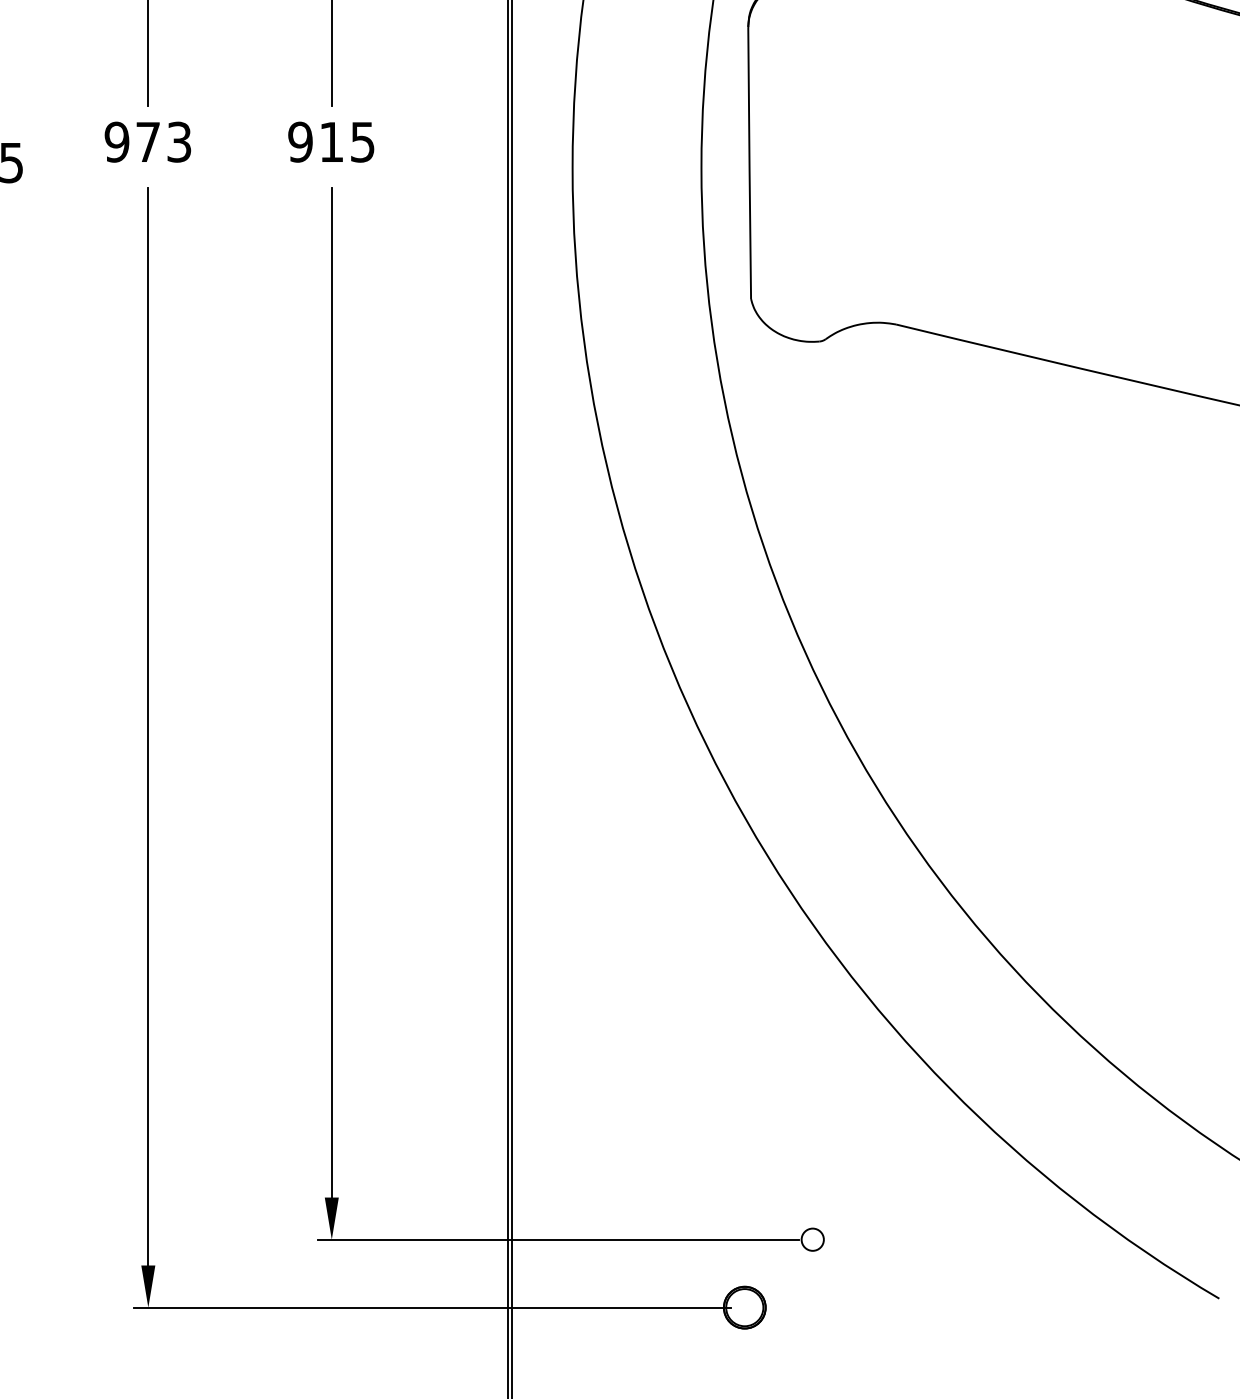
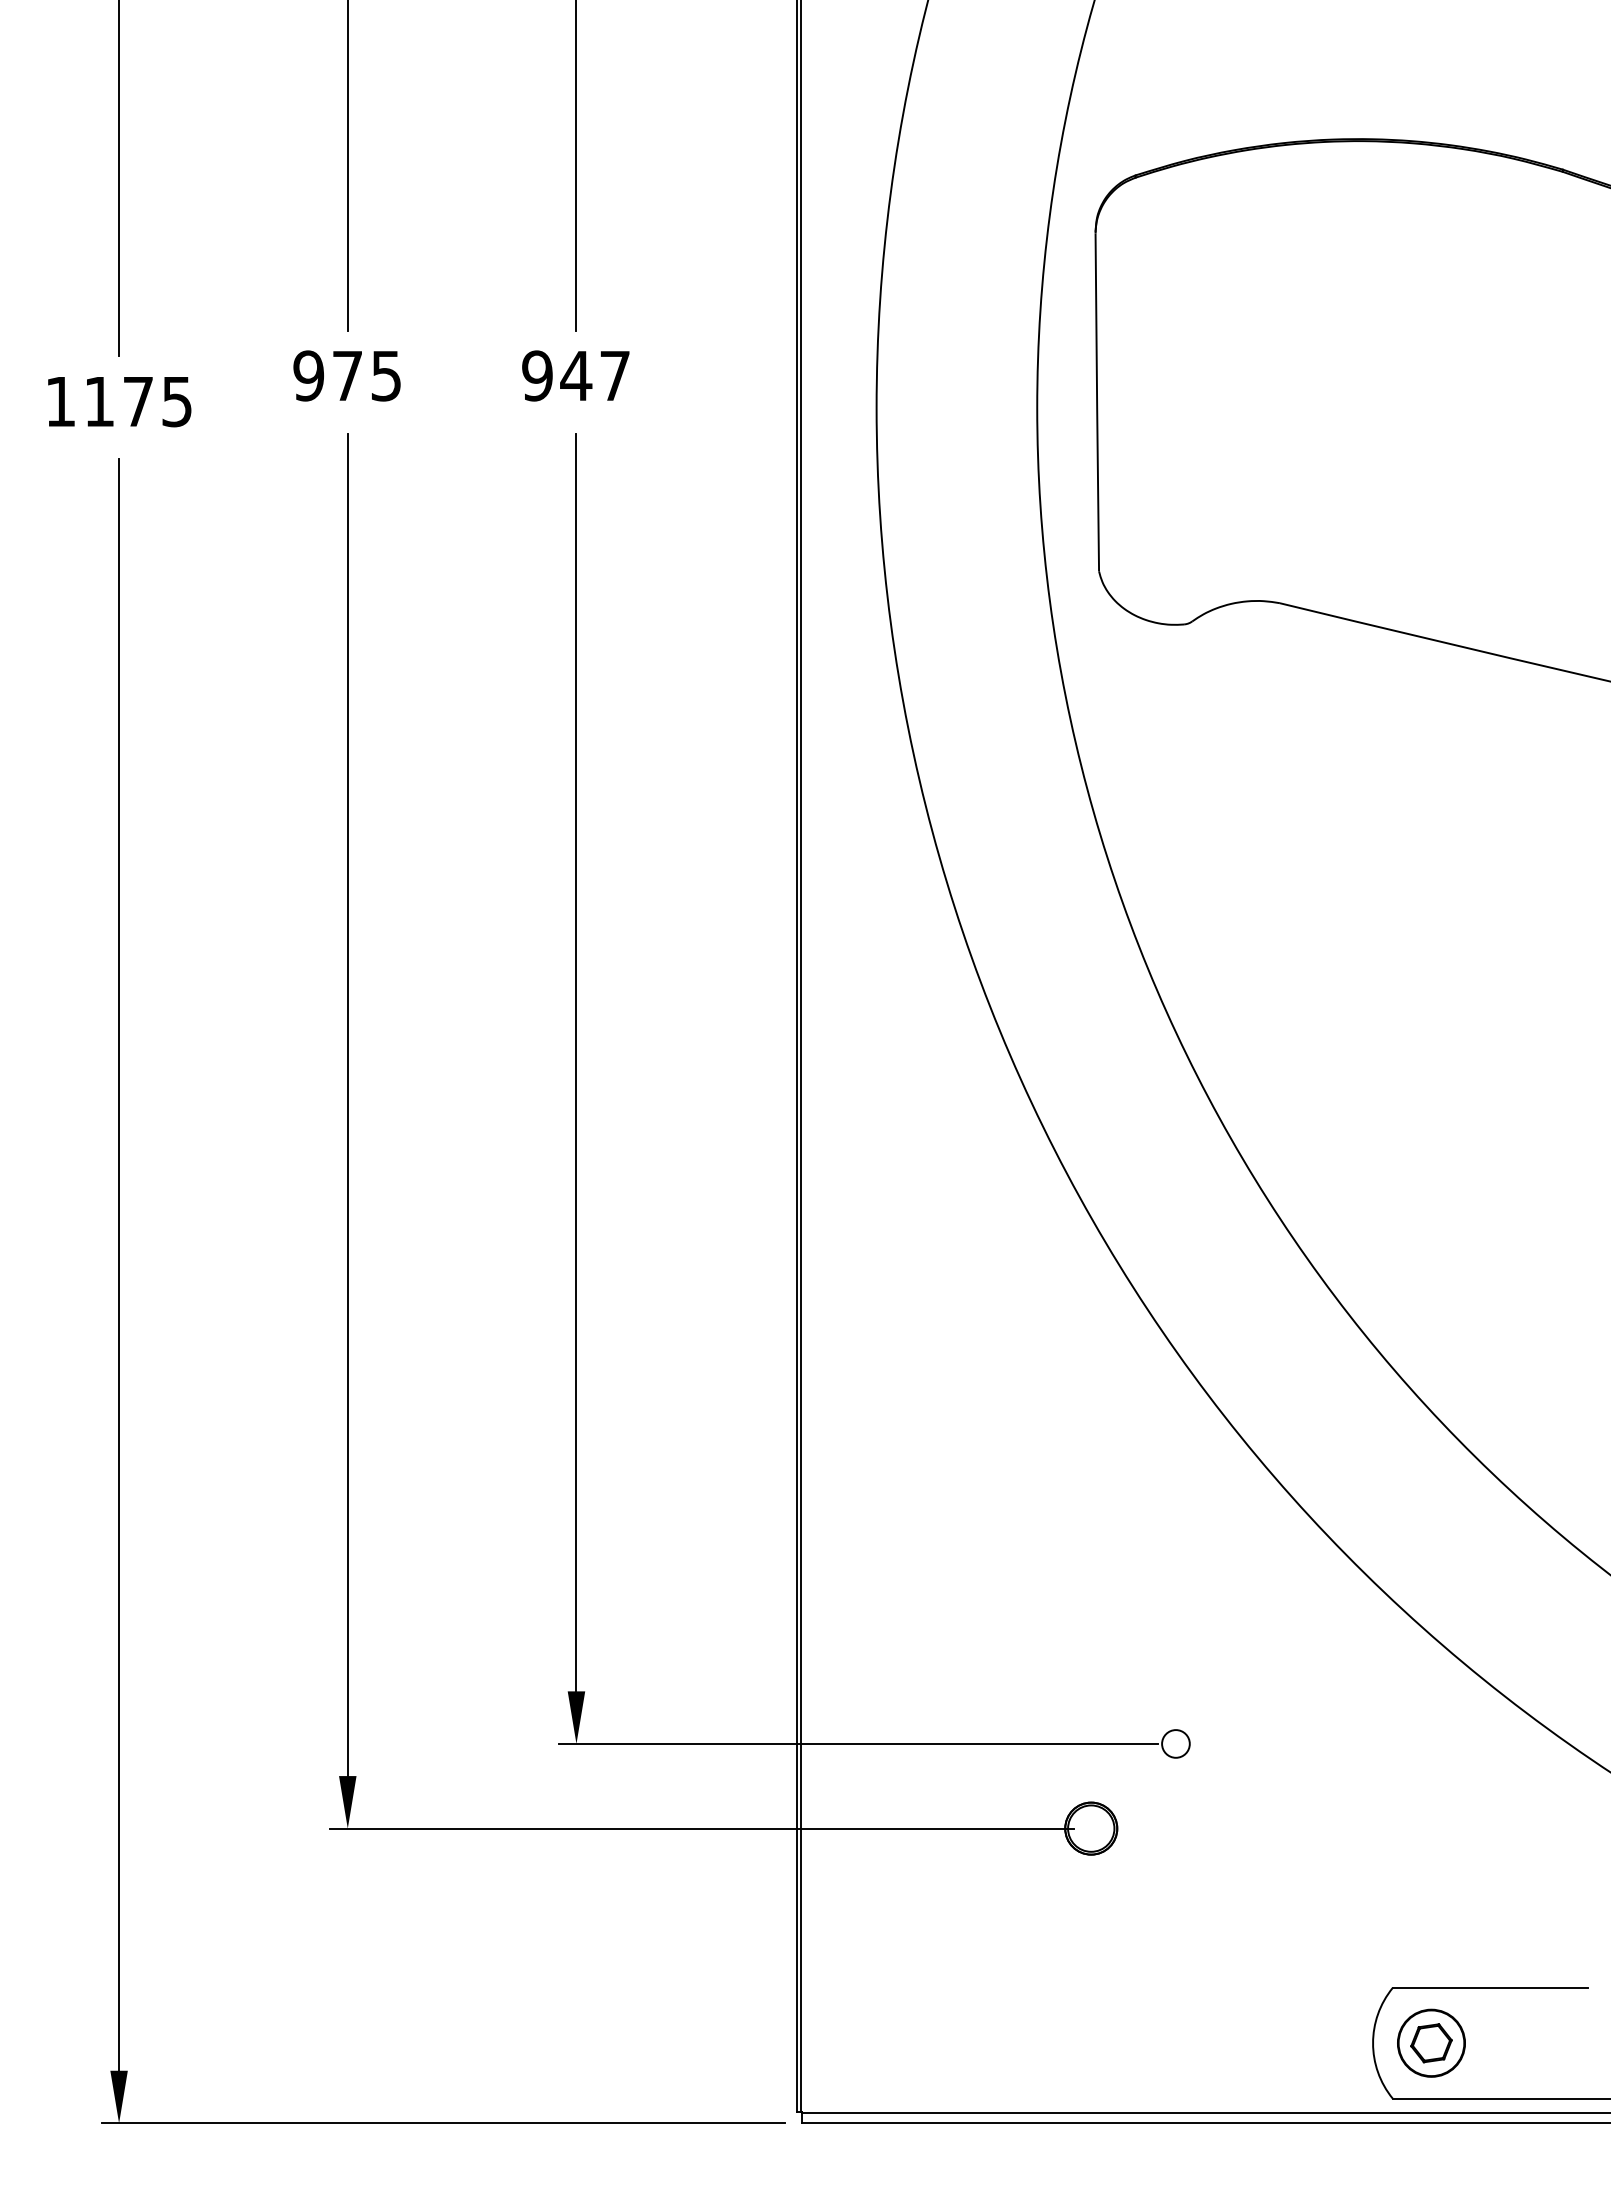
text: (179, 141) -> (386, 375), 973 -> 975
text: (346, 142) -> (594, 376), 915 -> 947

